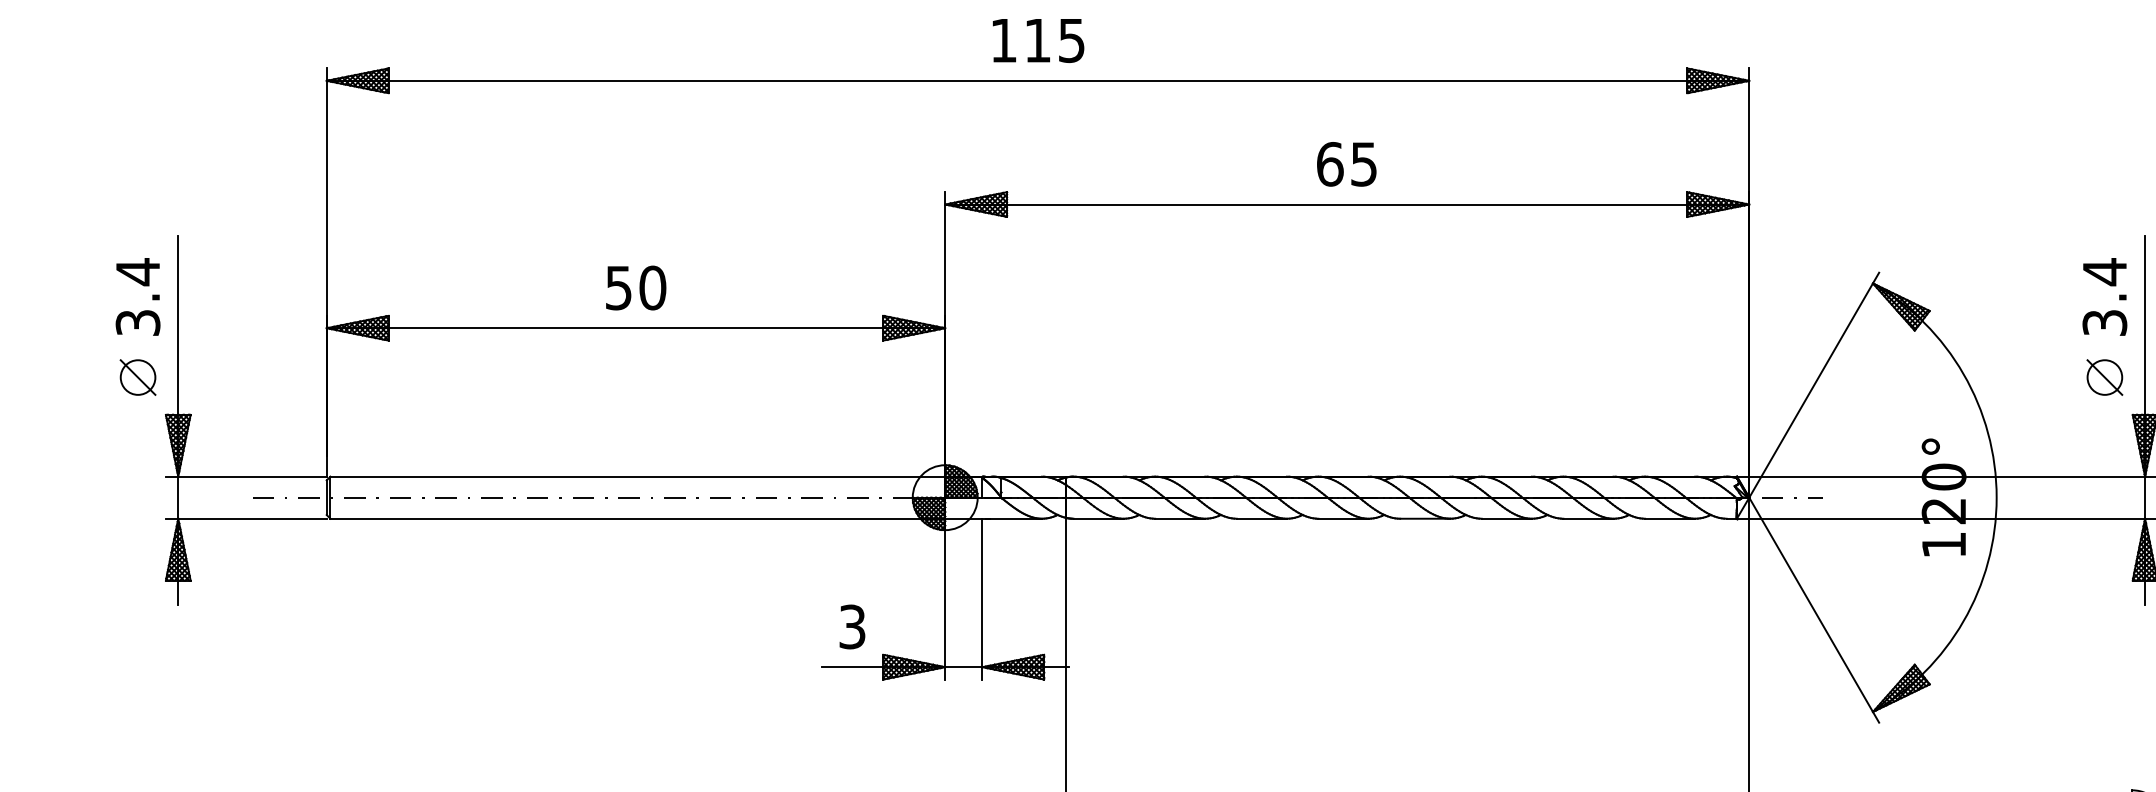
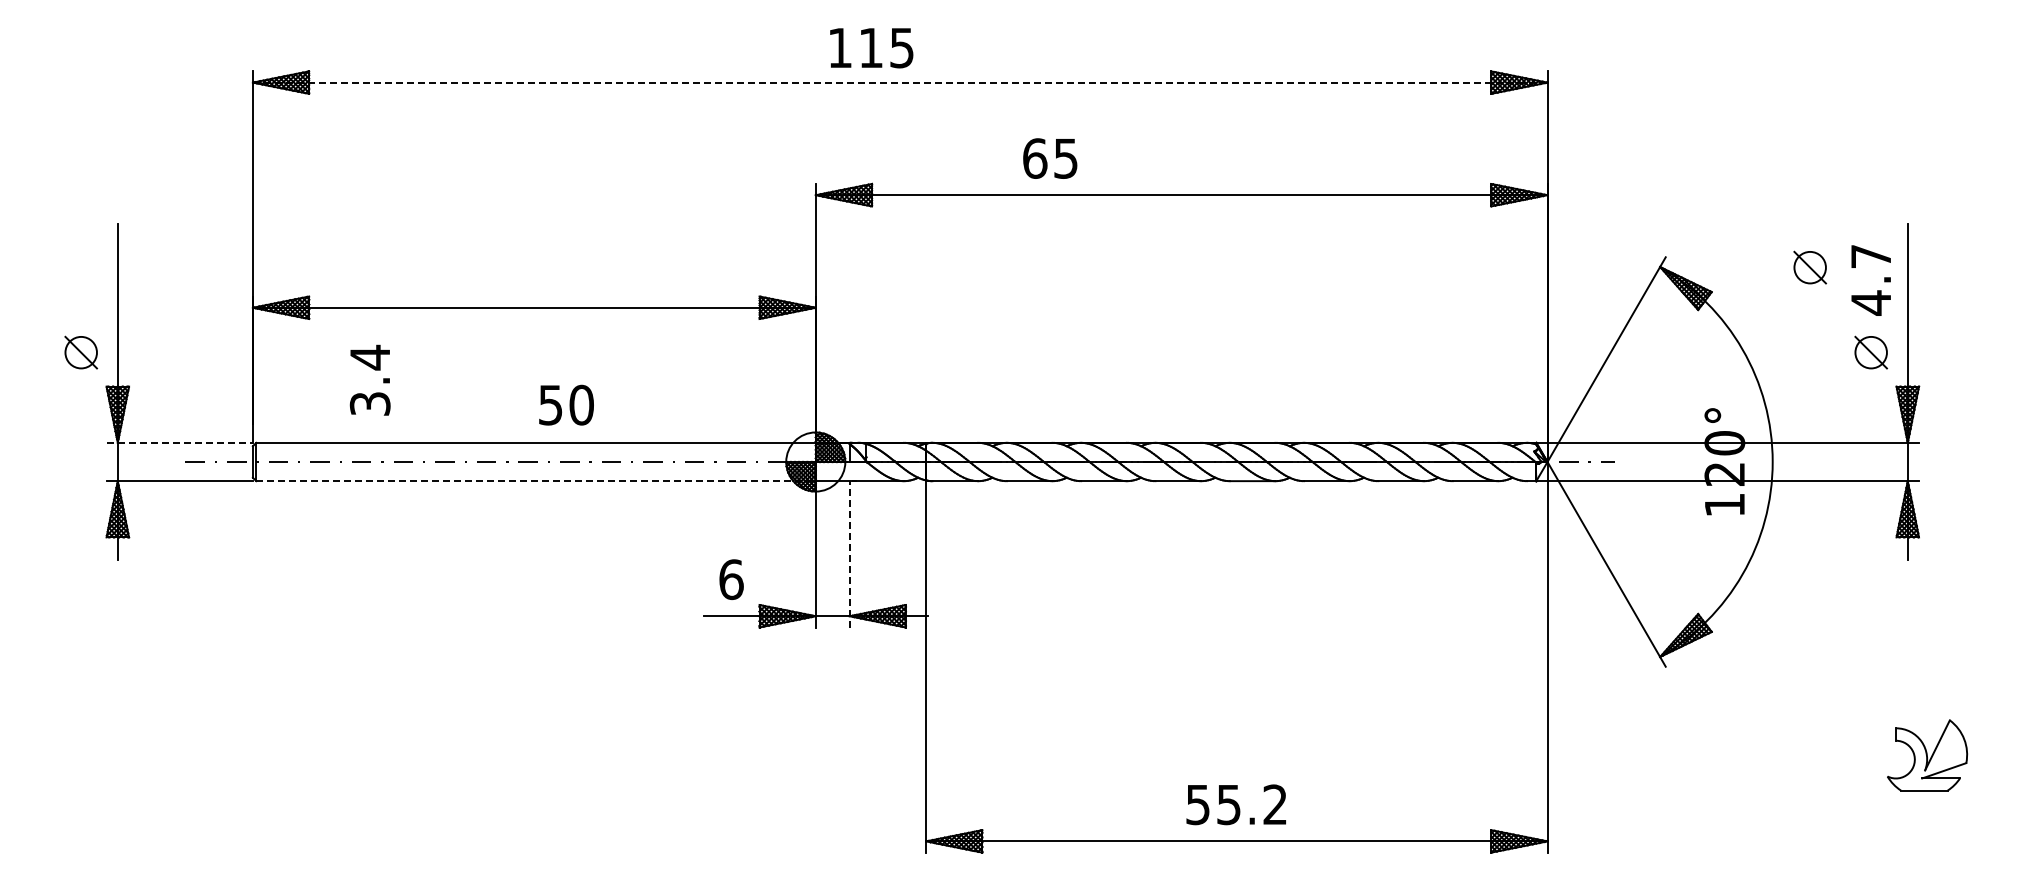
text: (1038, 41) -> (871, 48), moved
line: (1038, 80) -> (900, 82), solid -> dashed
text: (1347, 164) -> (1050, 158), moved
part: (2037, 283) -> (1809, 267), added
text: (636, 287) -> (566, 404), moved
text: (137, 296) -> (369, 379), moved
text: (2104, 297) -> (1870, 279), 3.4 -> 4.7
line: (247, 476) -> (180, 442), solid -> dashed
line: (638, 519) -> (536, 481), solid -> dashed
line: (982, 598) -> (849, 553), solid -> dashed
text: (852, 626) -> (731, 579), 3 -> 6

